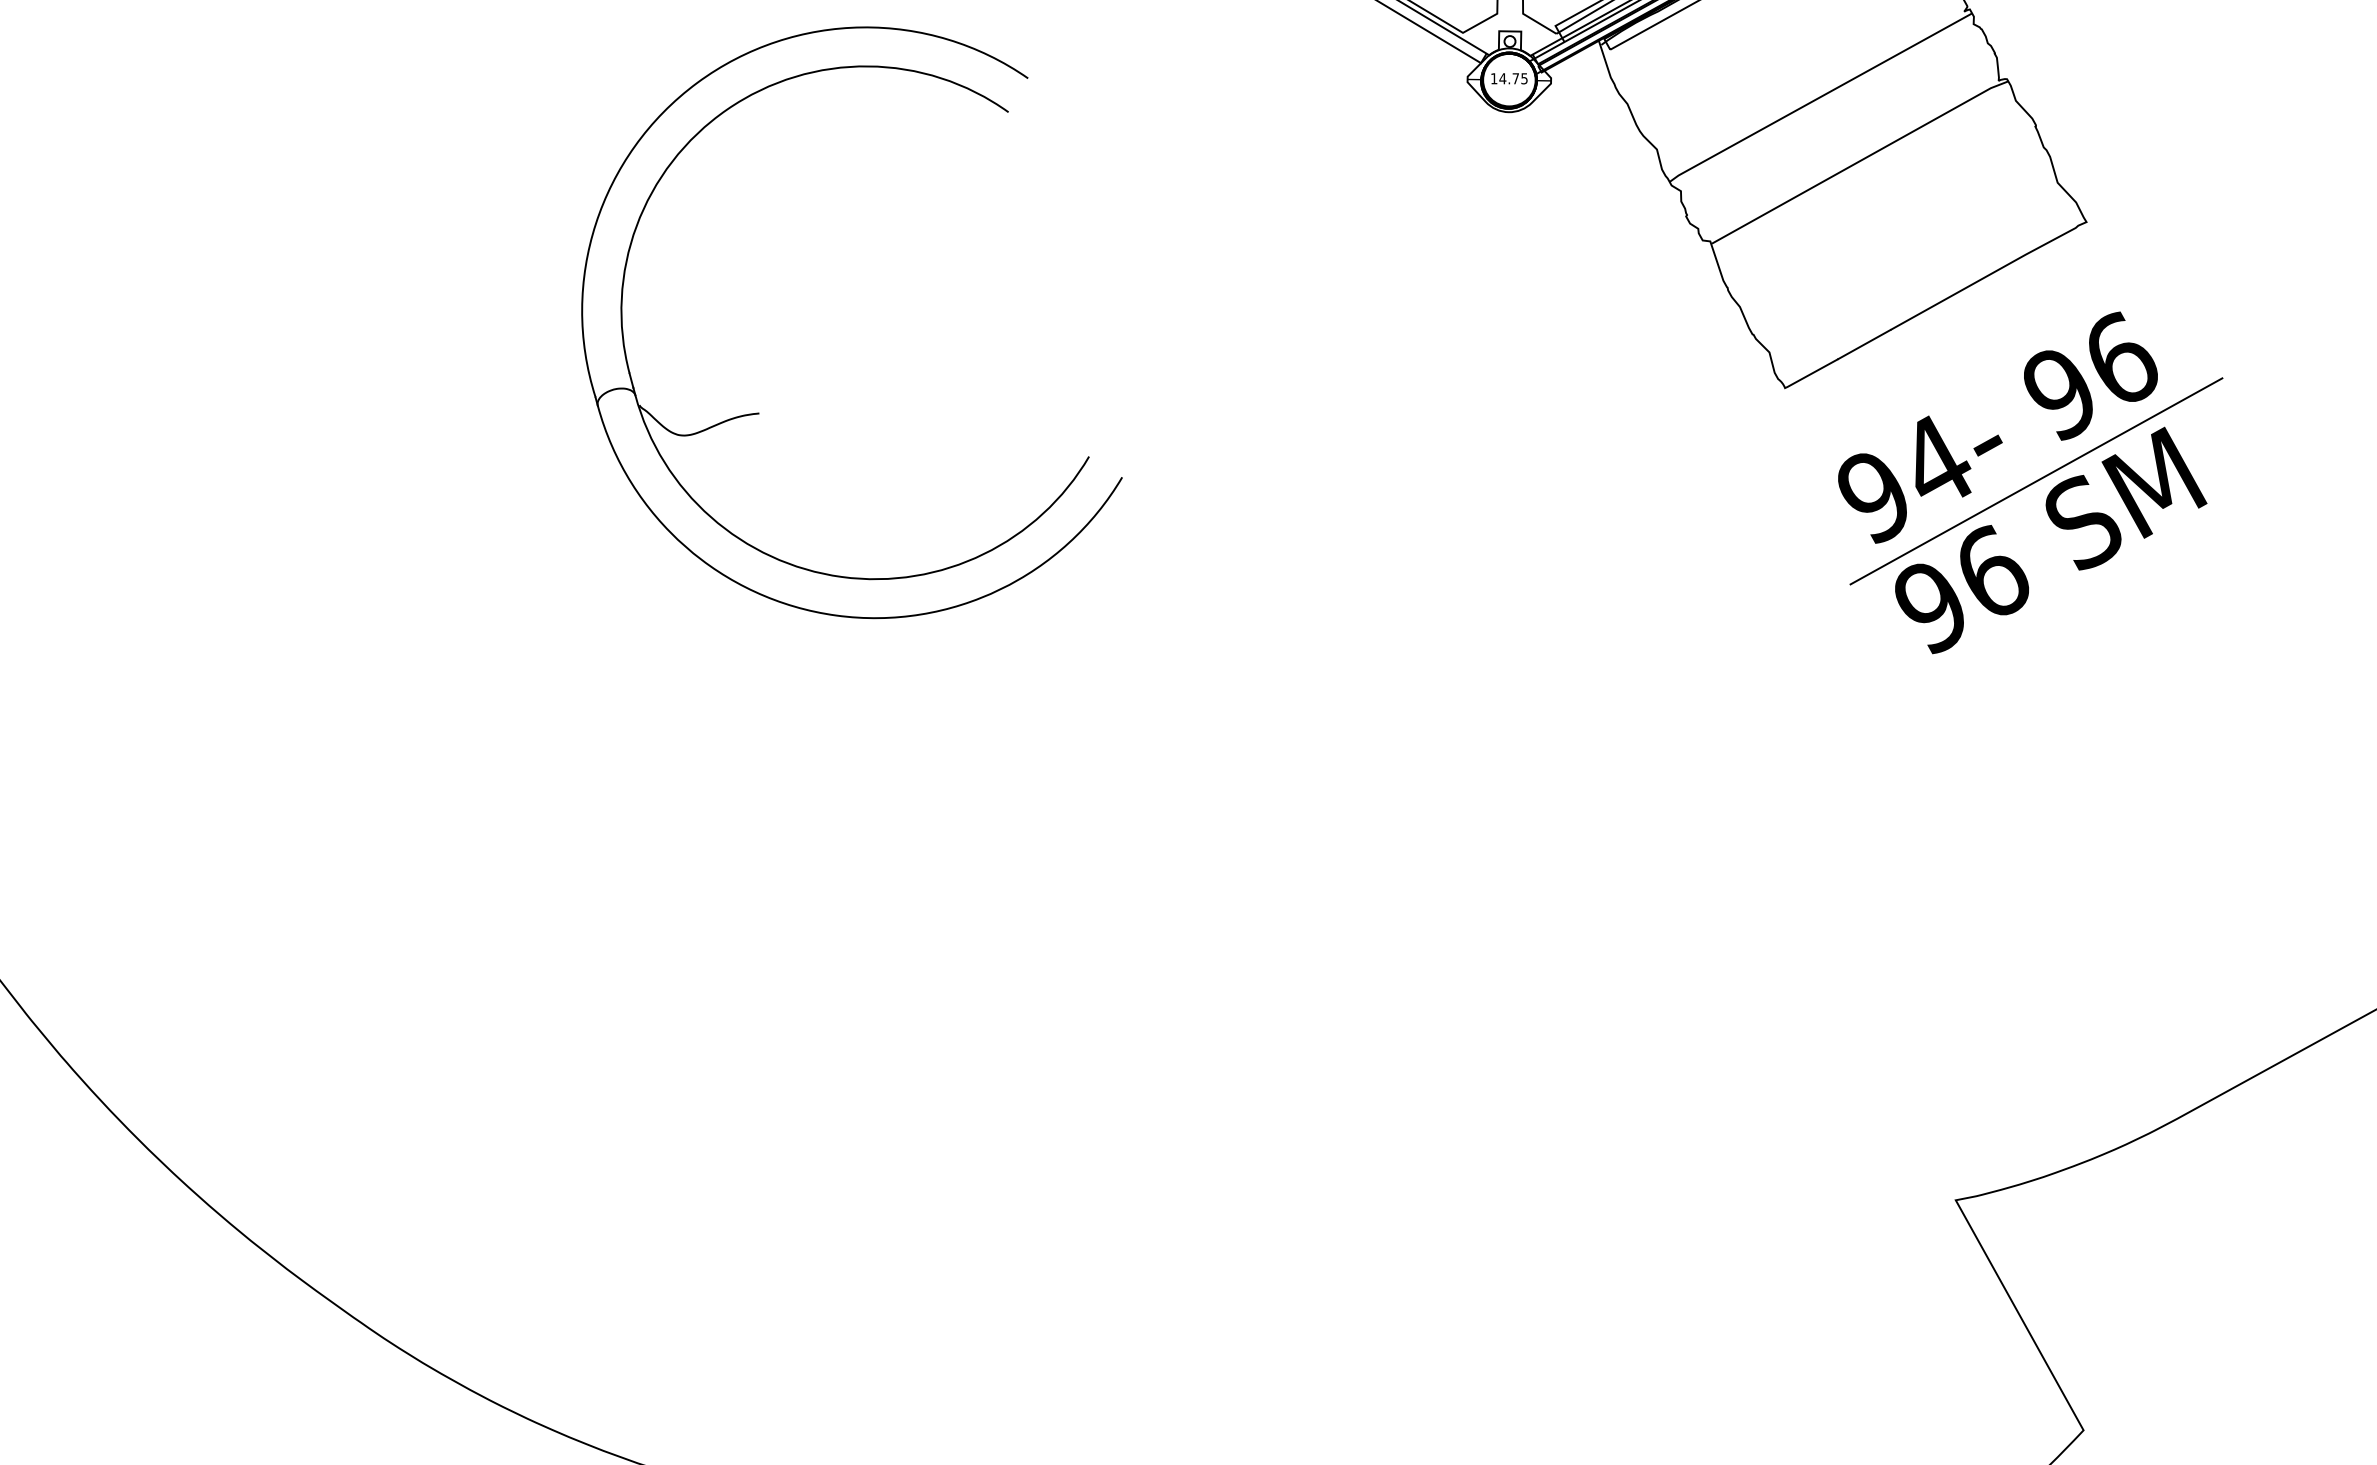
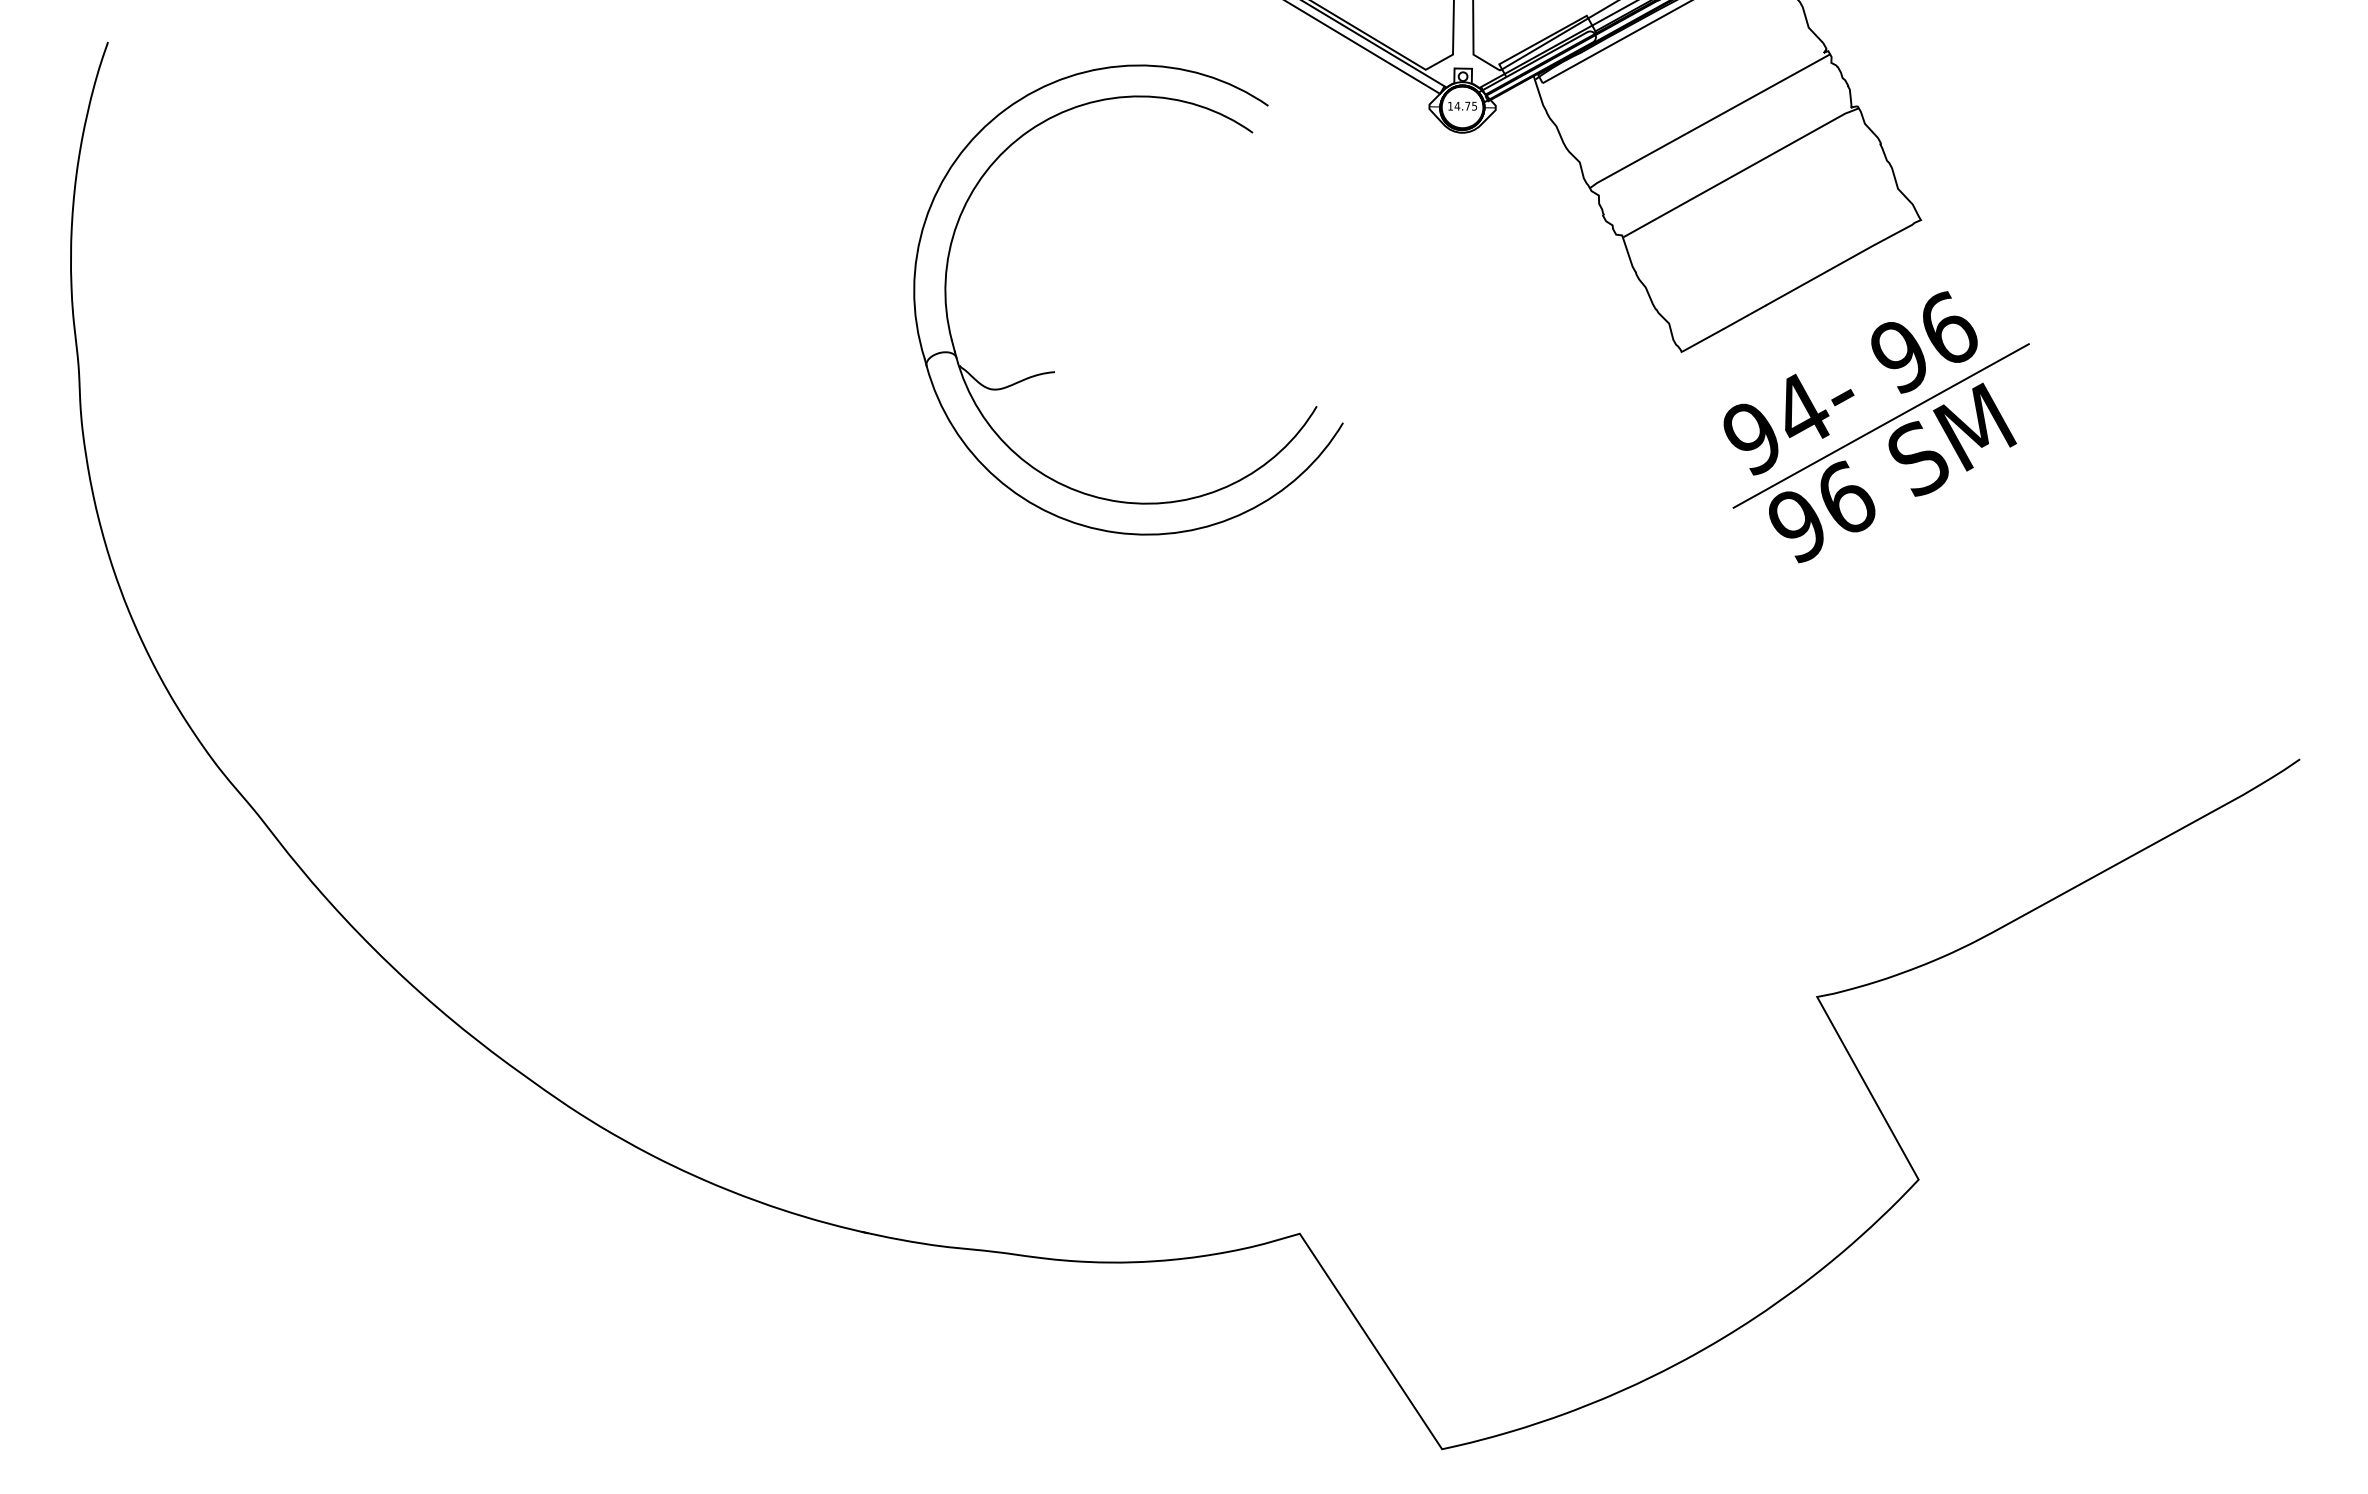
part: (758, 412) -> (1054, 371), moved

